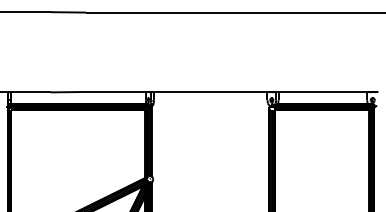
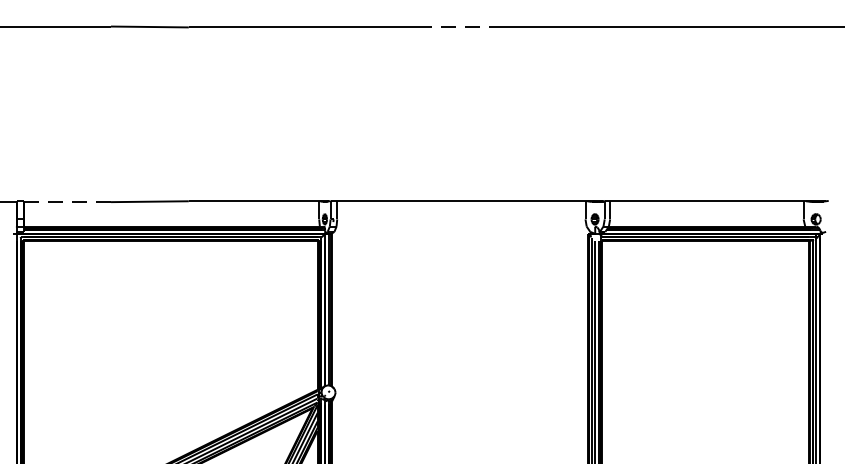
line: (206, 12) -> (452, 27), solid -> dashed
line: (30, 92) -> (66, 202), solid -> dashed

